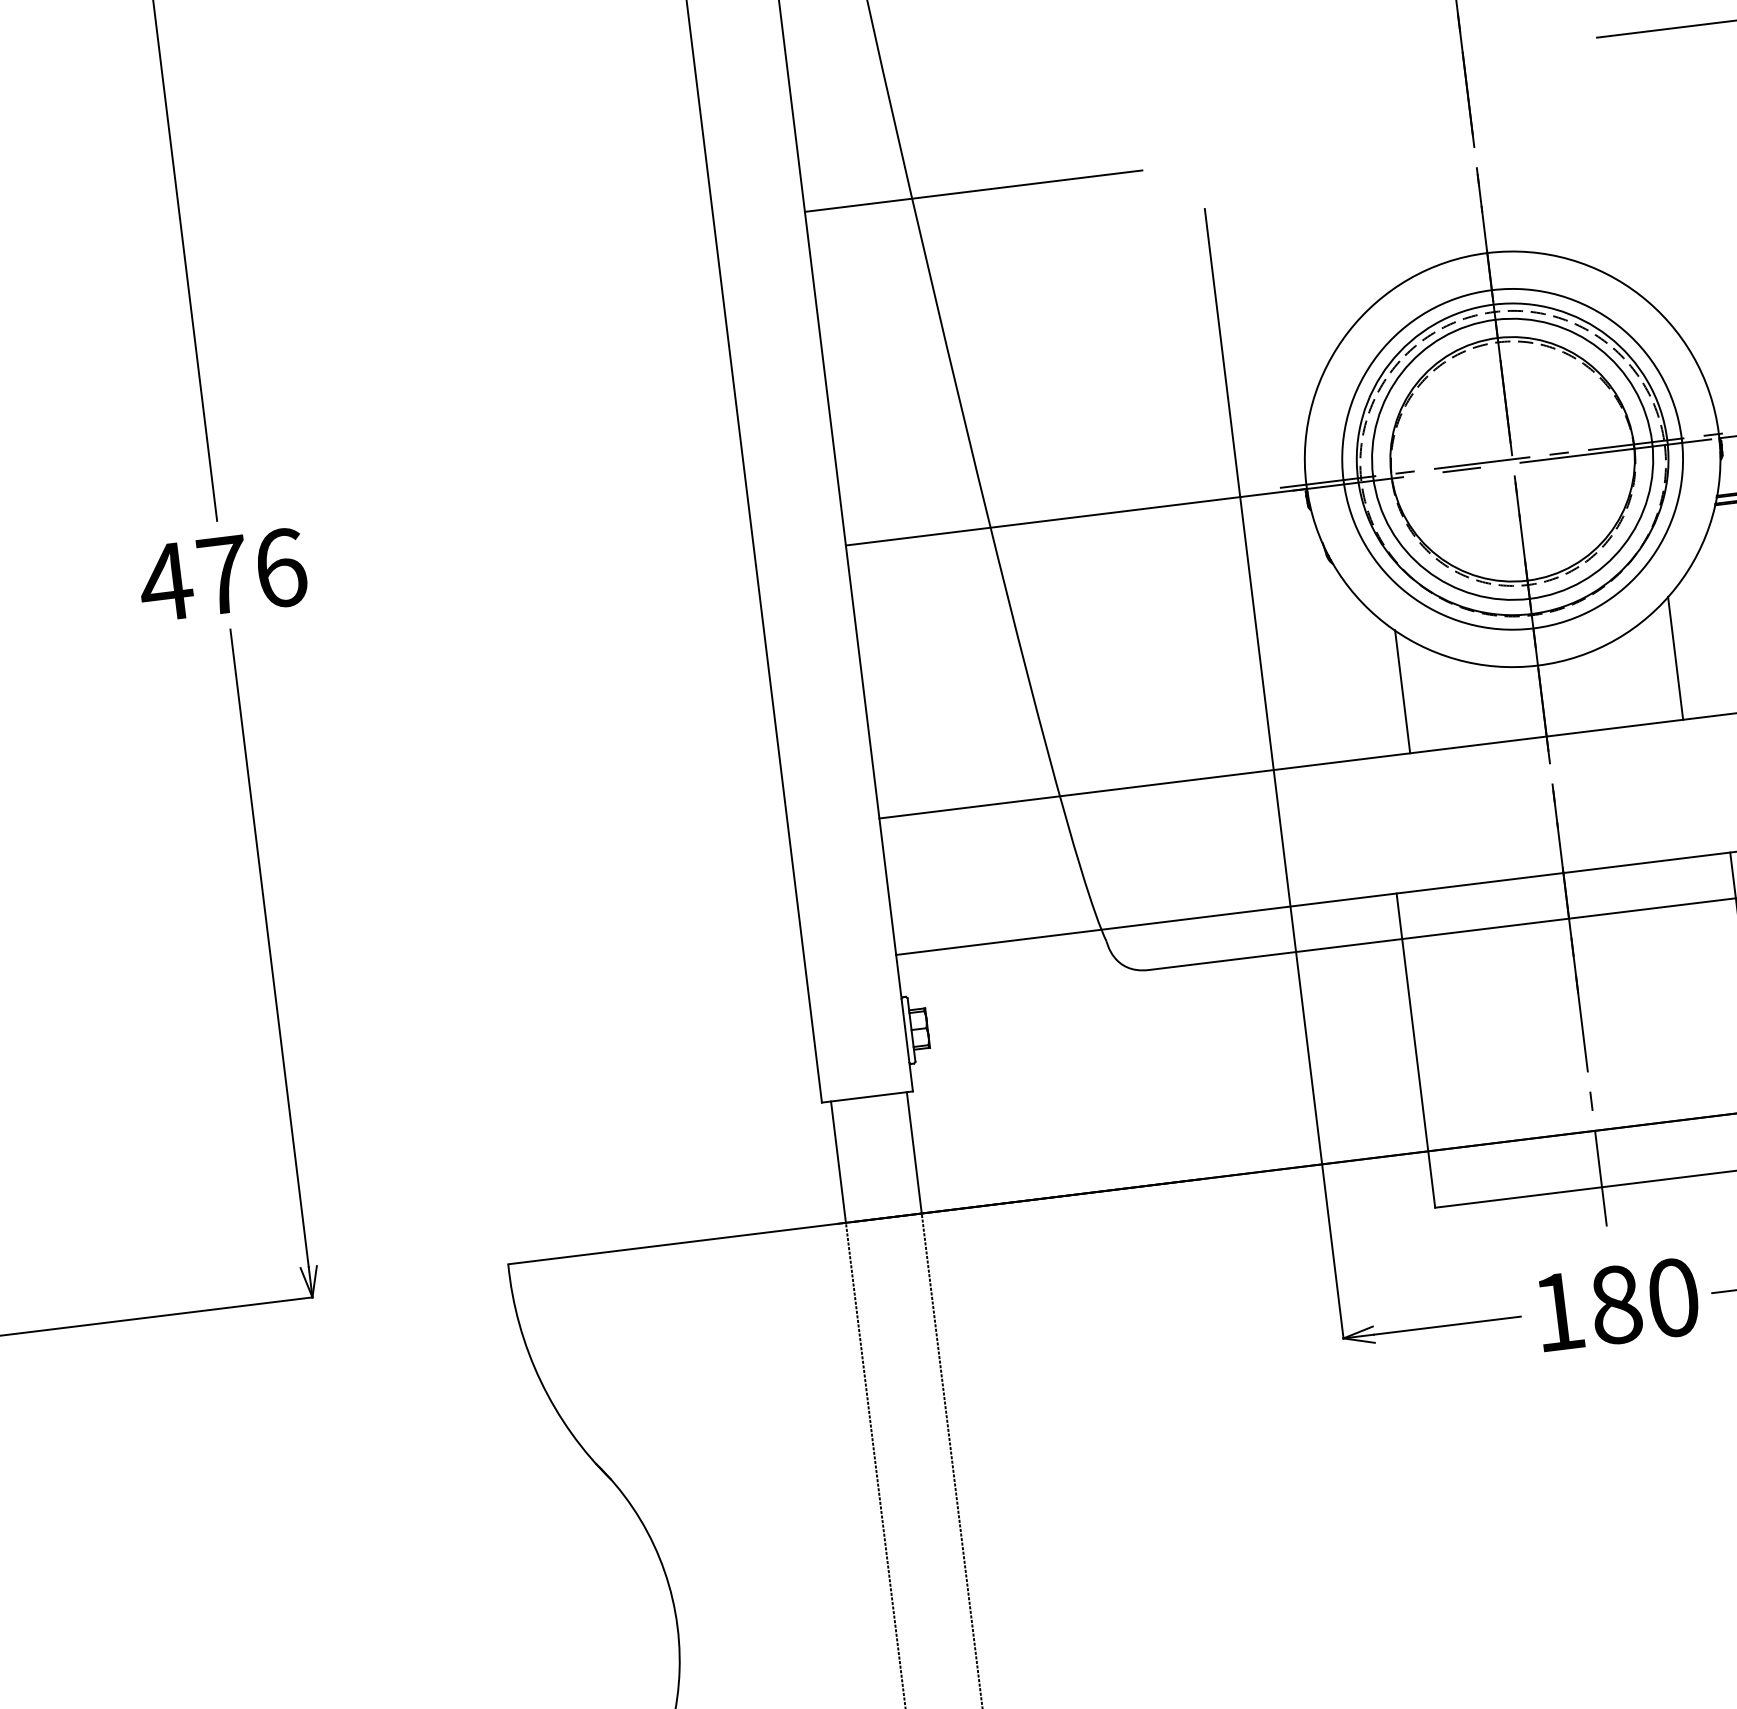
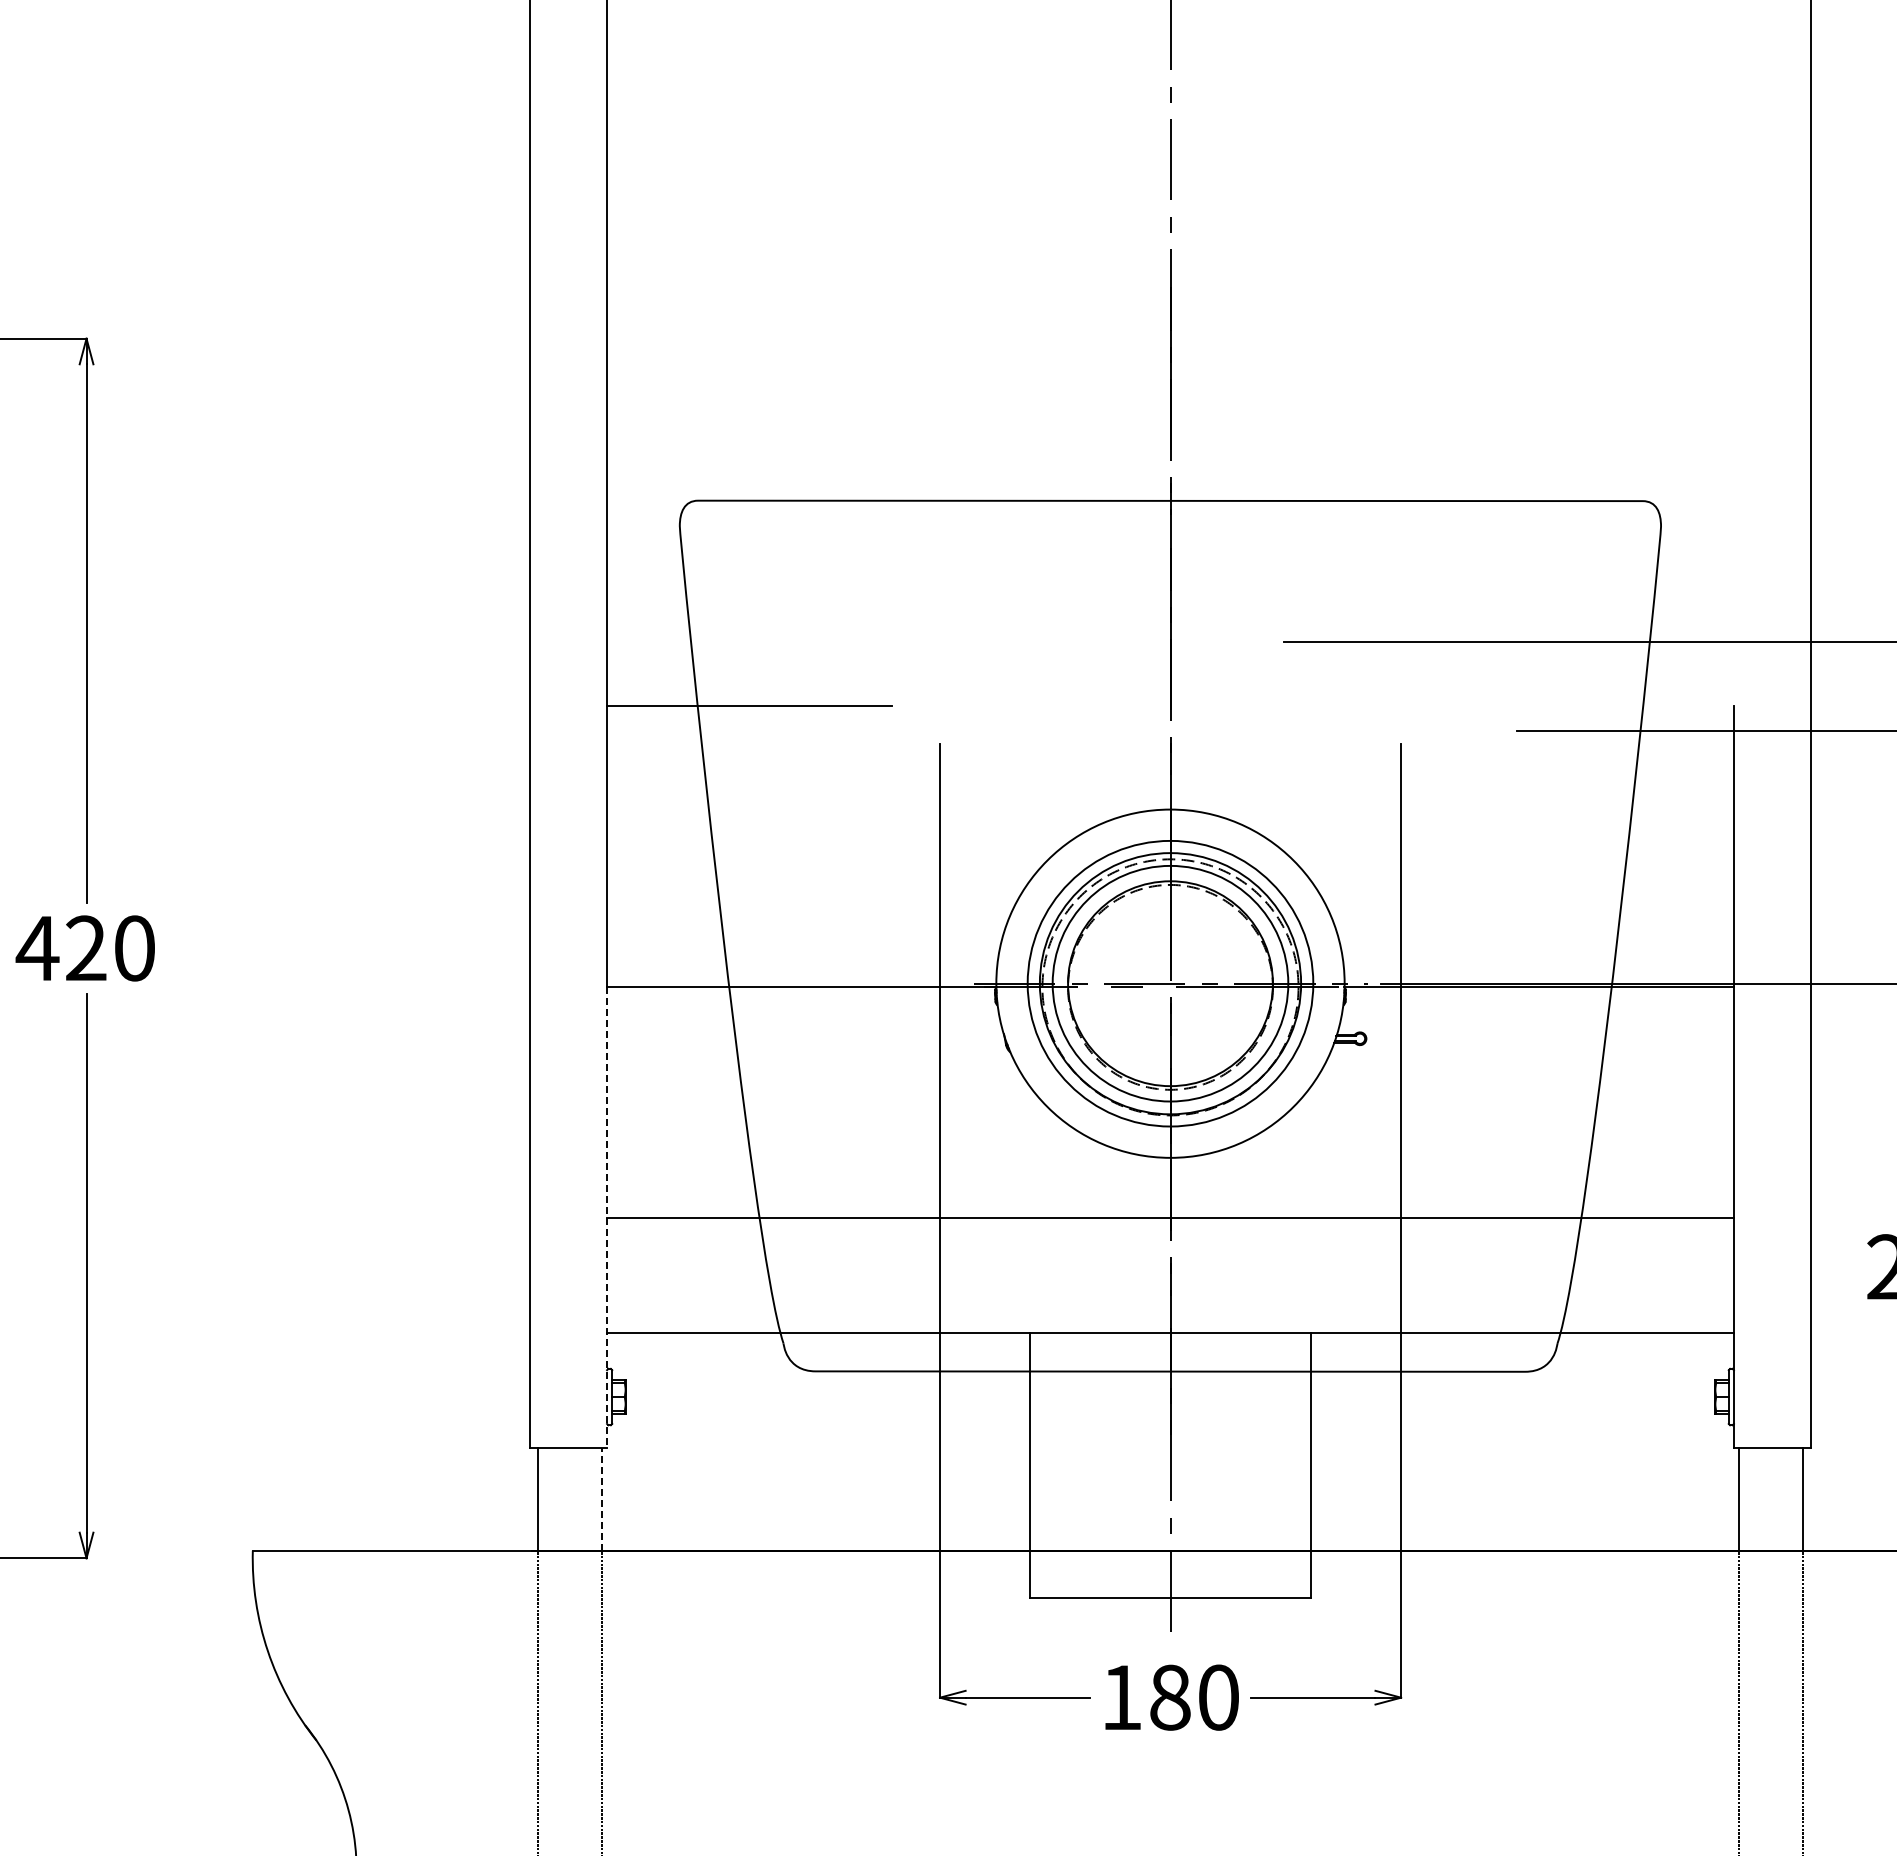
text: (252, 571) -> (110, 948), 476 -> 420
line: (1675, 657) -> (1285, 1165), removed
line: (1402, 691) -> (1055, 1165), removed
line: (880, 819) -> (607, 1218), solid -> dashed
line: (913, 1152) -> (601, 1499), solid -> dashed

